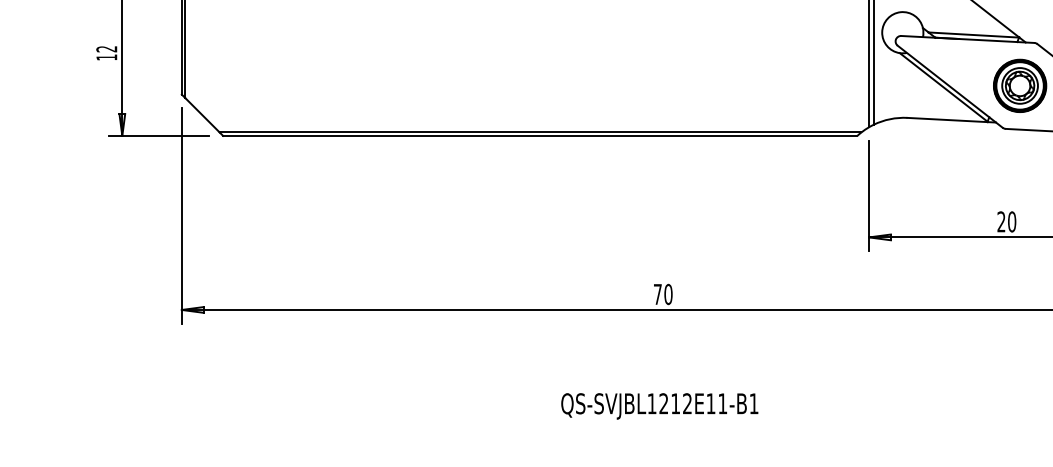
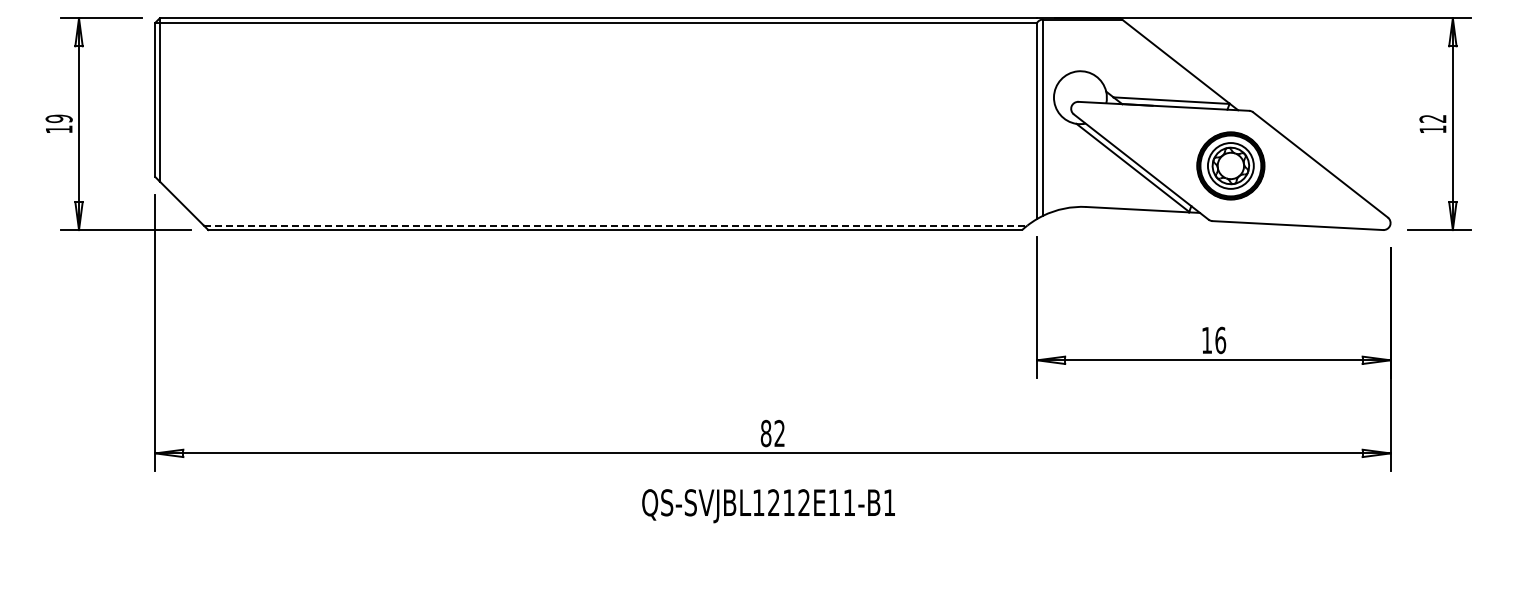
text: (106, 48) -> (58, 118), 12 -> 19
line: (540, 132) -> (615, 225), solid -> dashed
text: (1006, 221) -> (1213, 339), 20 -> 16
text: (662, 294) -> (772, 433), 70 -> 82
text: (659, 406) -> (768, 506), moved

